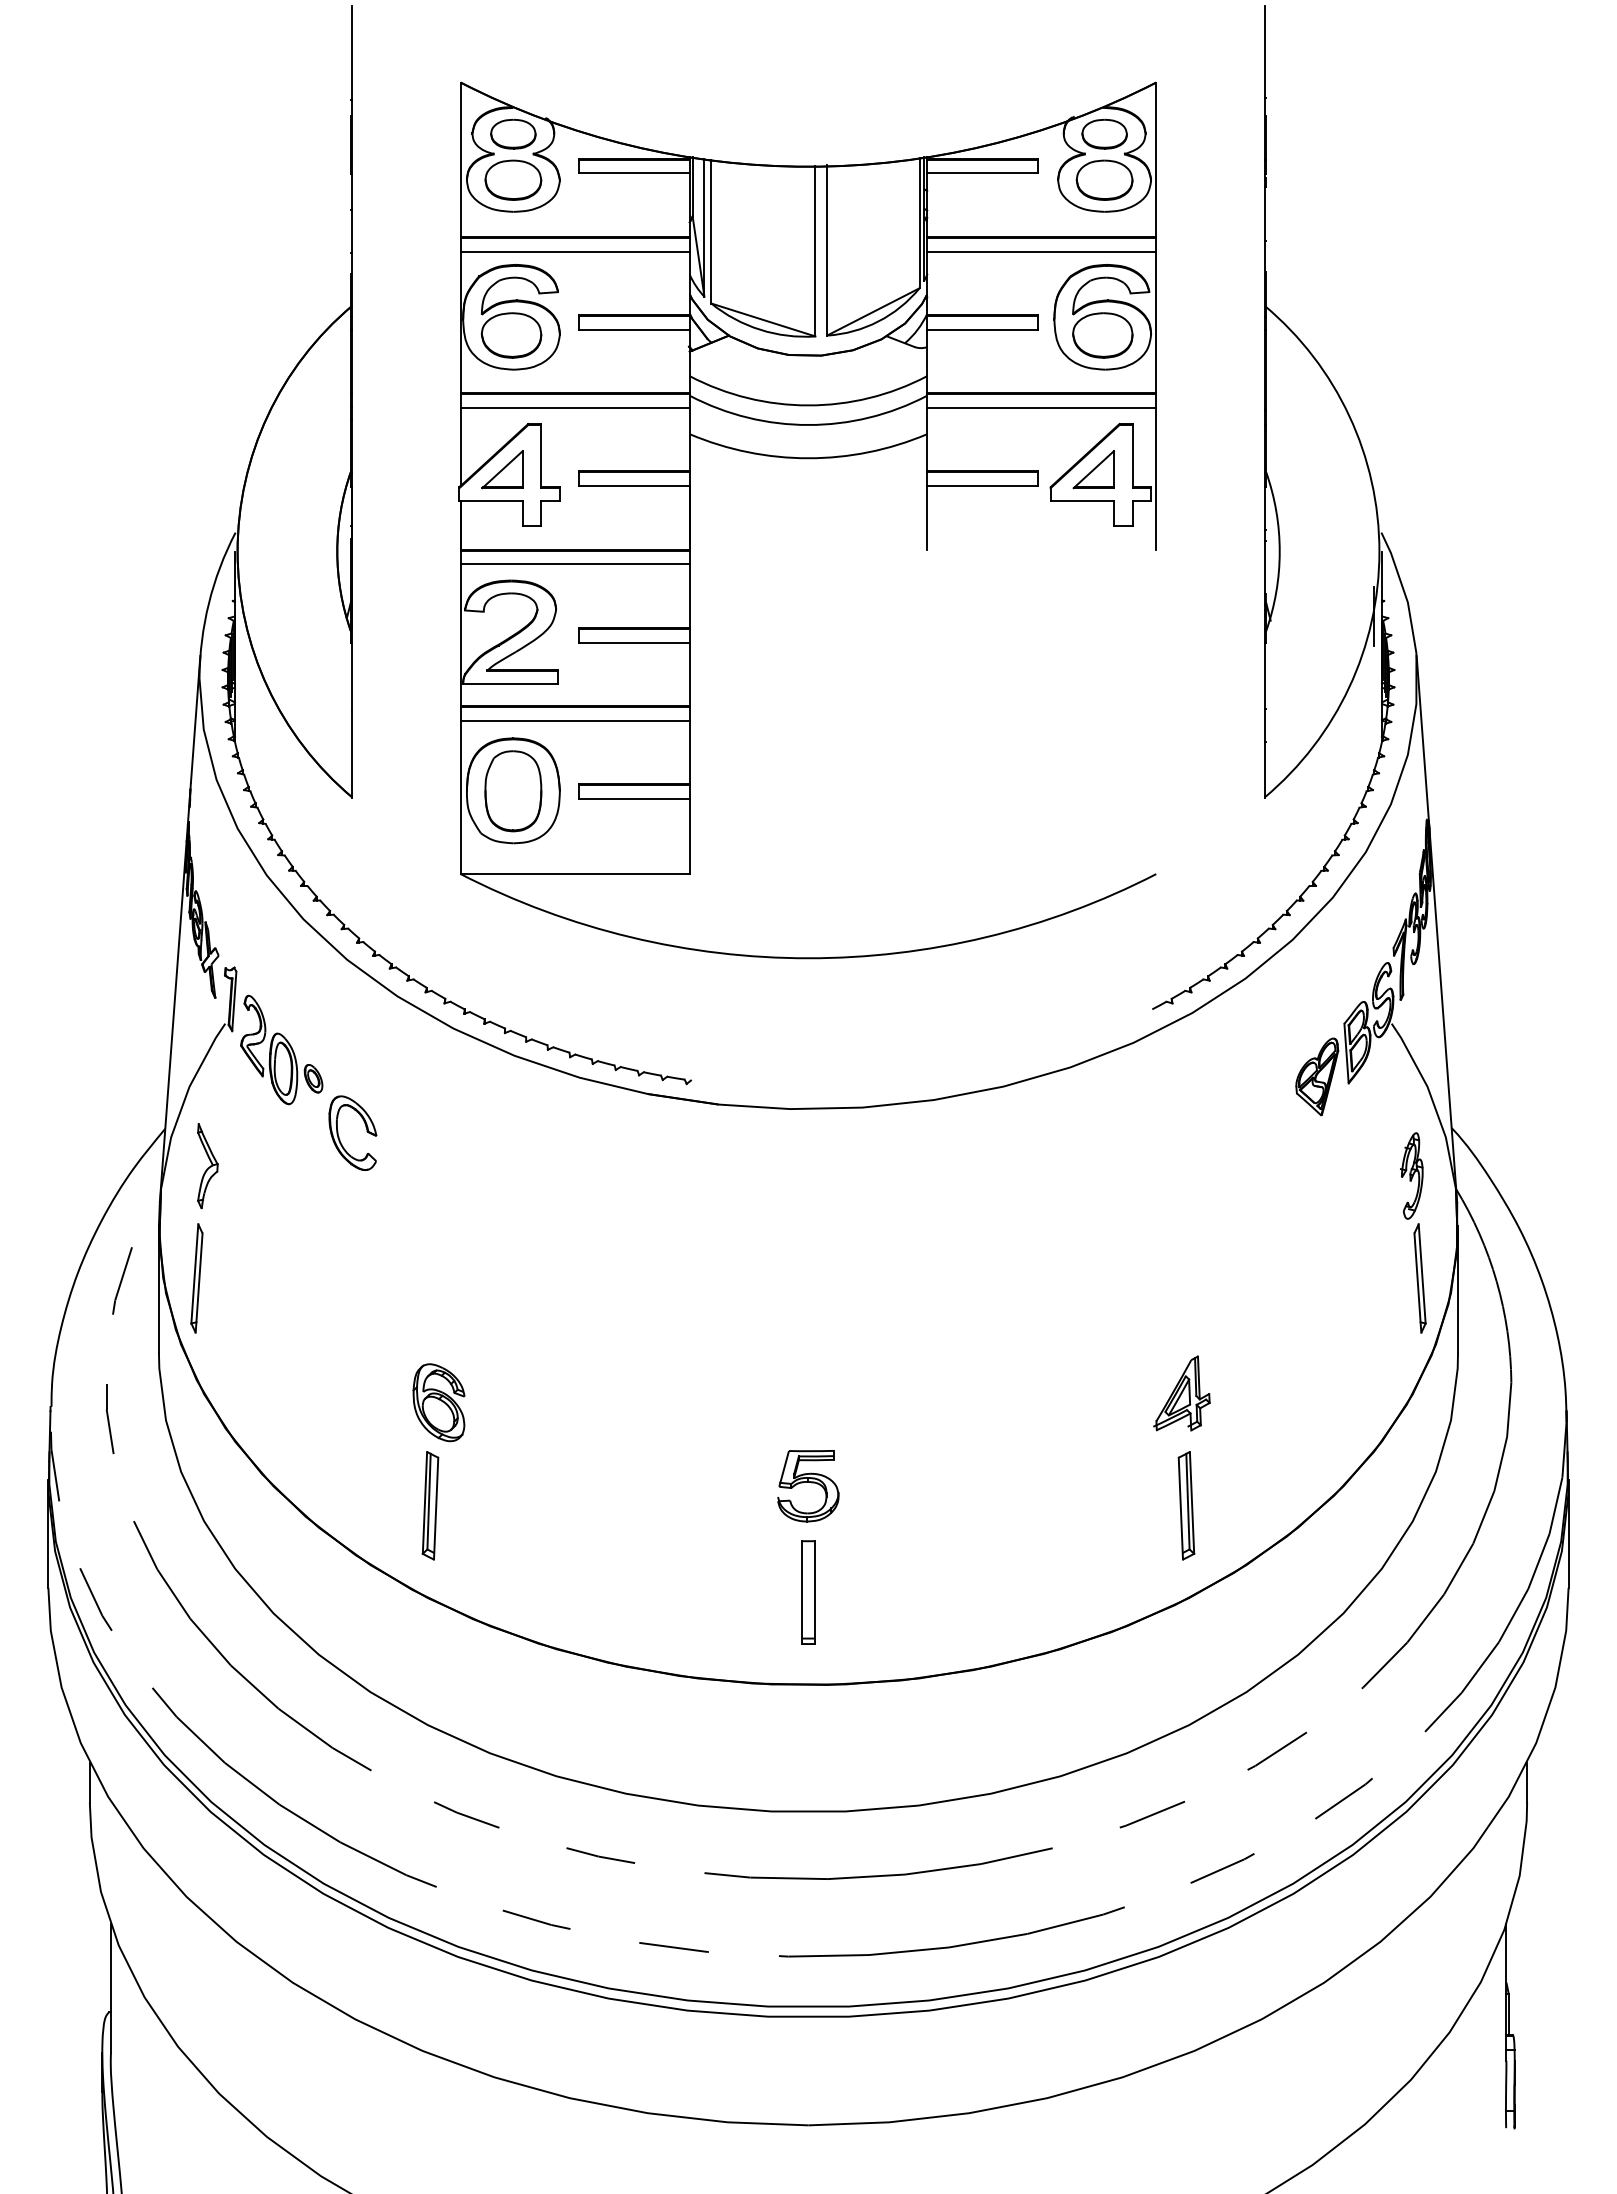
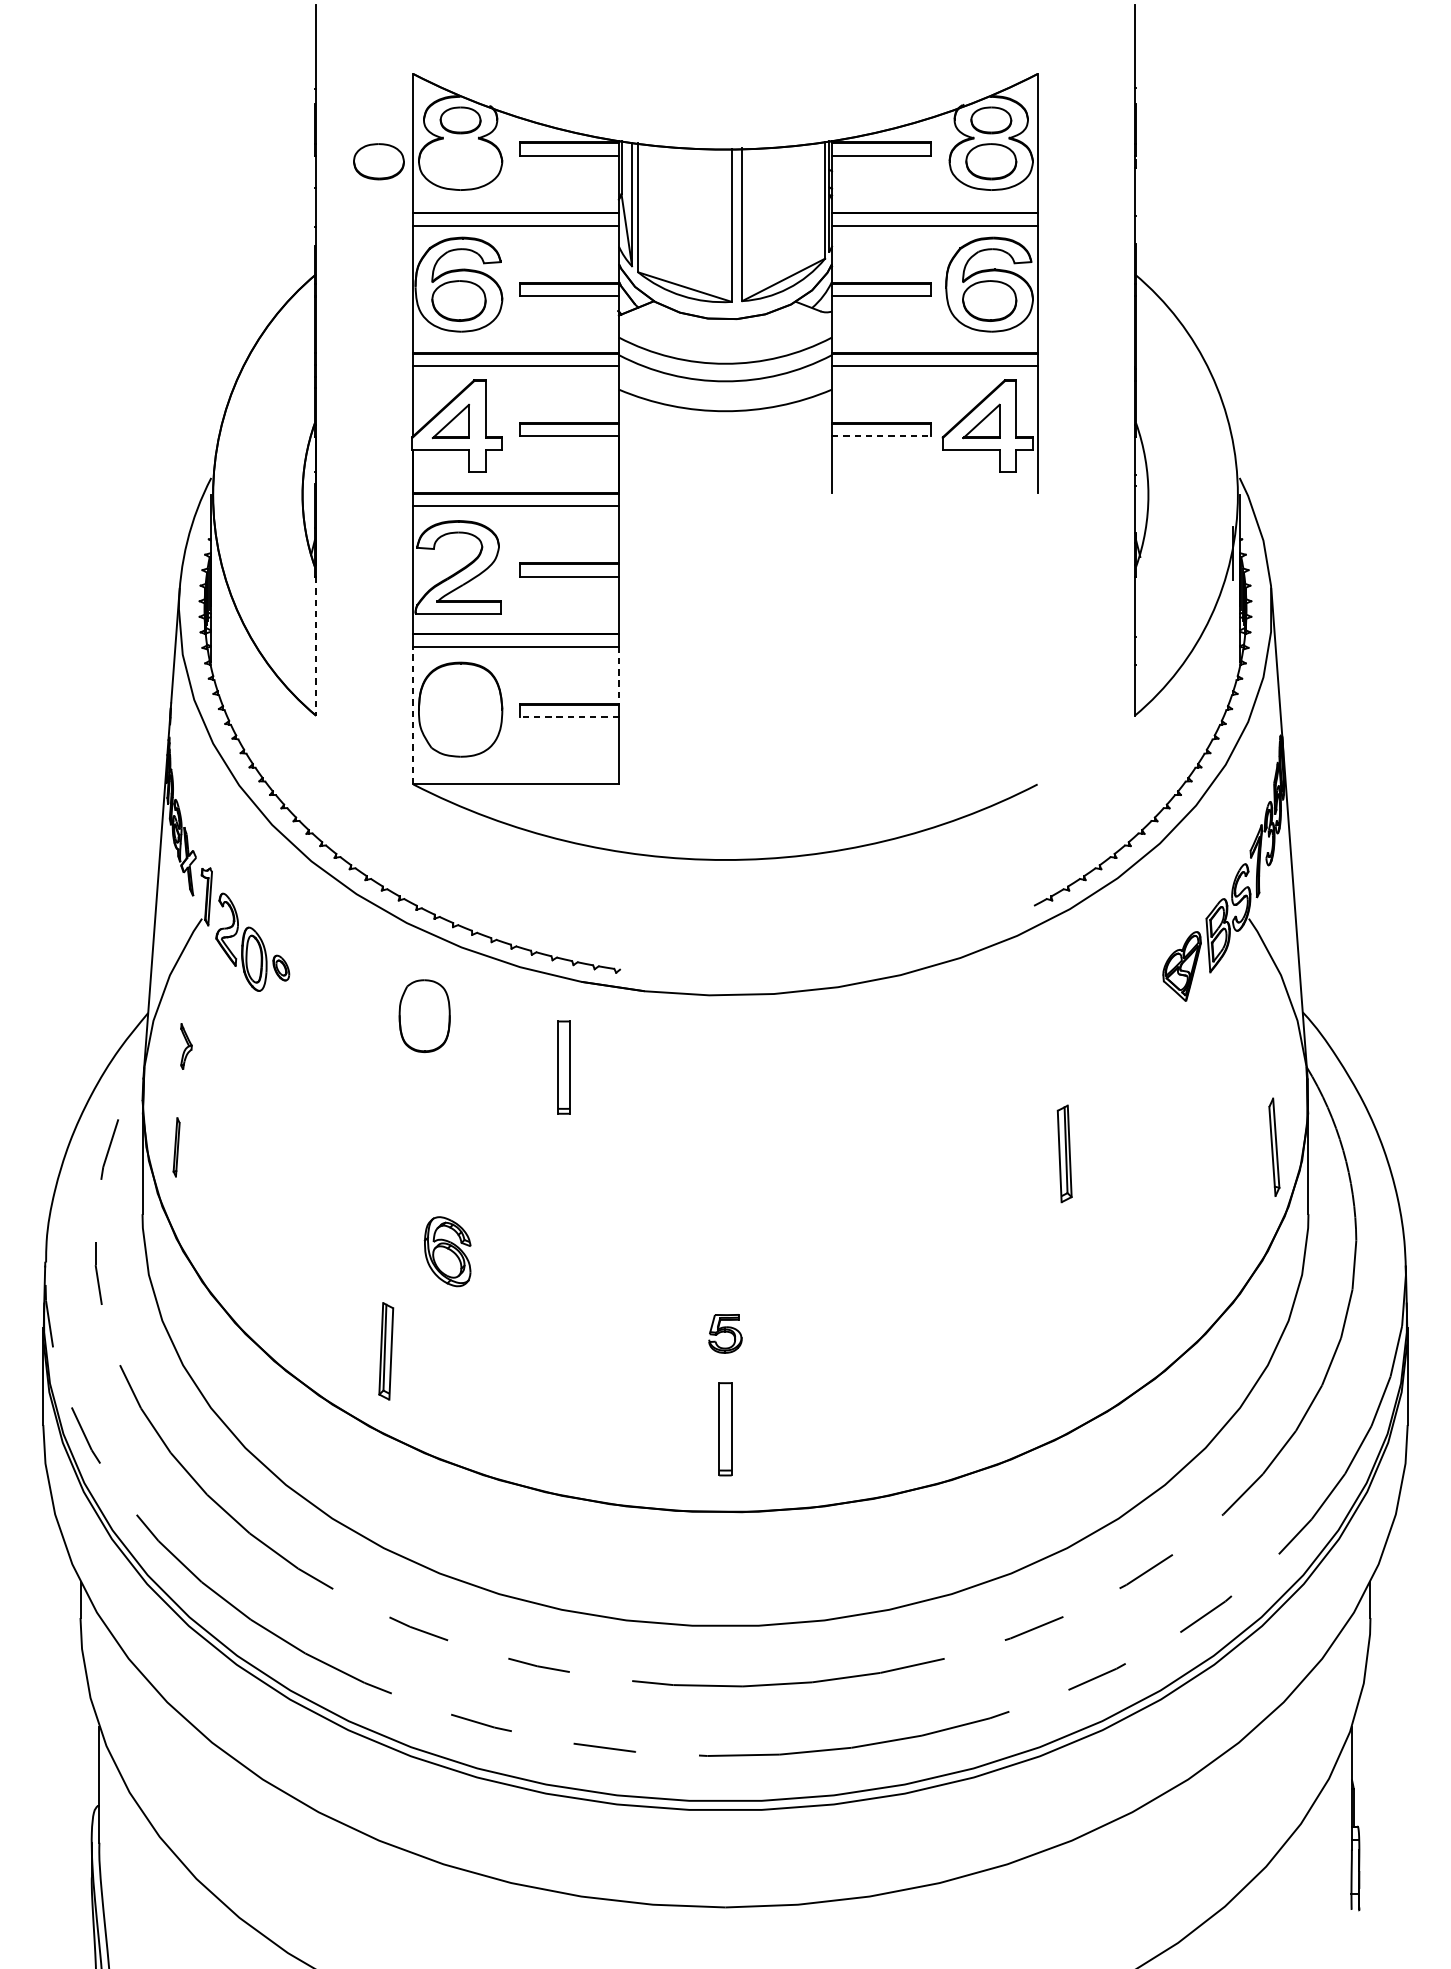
part: (513, 179) -> (379, 161), moved
line: (983, 486) -> (882, 436), solid -> dashed
line: (352, 720) -> (316, 646), solid -> dashed
line: (689, 752) -> (618, 675), solid -> dashed
part: (513, 791) -> (424, 1016), moved
line: (460, 797) -> (413, 715), solid -> dashed
line: (634, 798) -> (569, 716), solid -> dashed
part: (339, 1136) -> (304, 1019), removed
part: (207, 1166) -> (186, 1046), size x0.6
part: (1411, 1175) -> (1266, 1054), removed
part: (628, 1189) -> (563, 1067), added
part: (196, 1278) -> (176, 1147), size x0.6
part: (1181, 1393) -> (1060, 1250), removed
part: (438, 1402) -> (447, 1251), moved
part: (808, 1486) -> (725, 1334), size x0.6
part: (1186, 1505) -> (1064, 1153), moved

